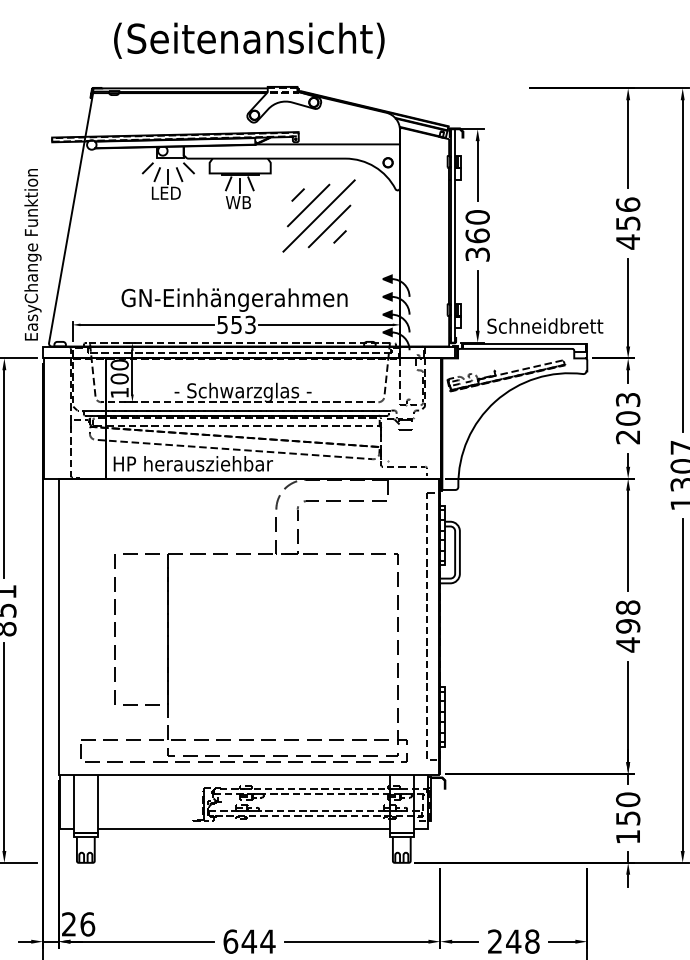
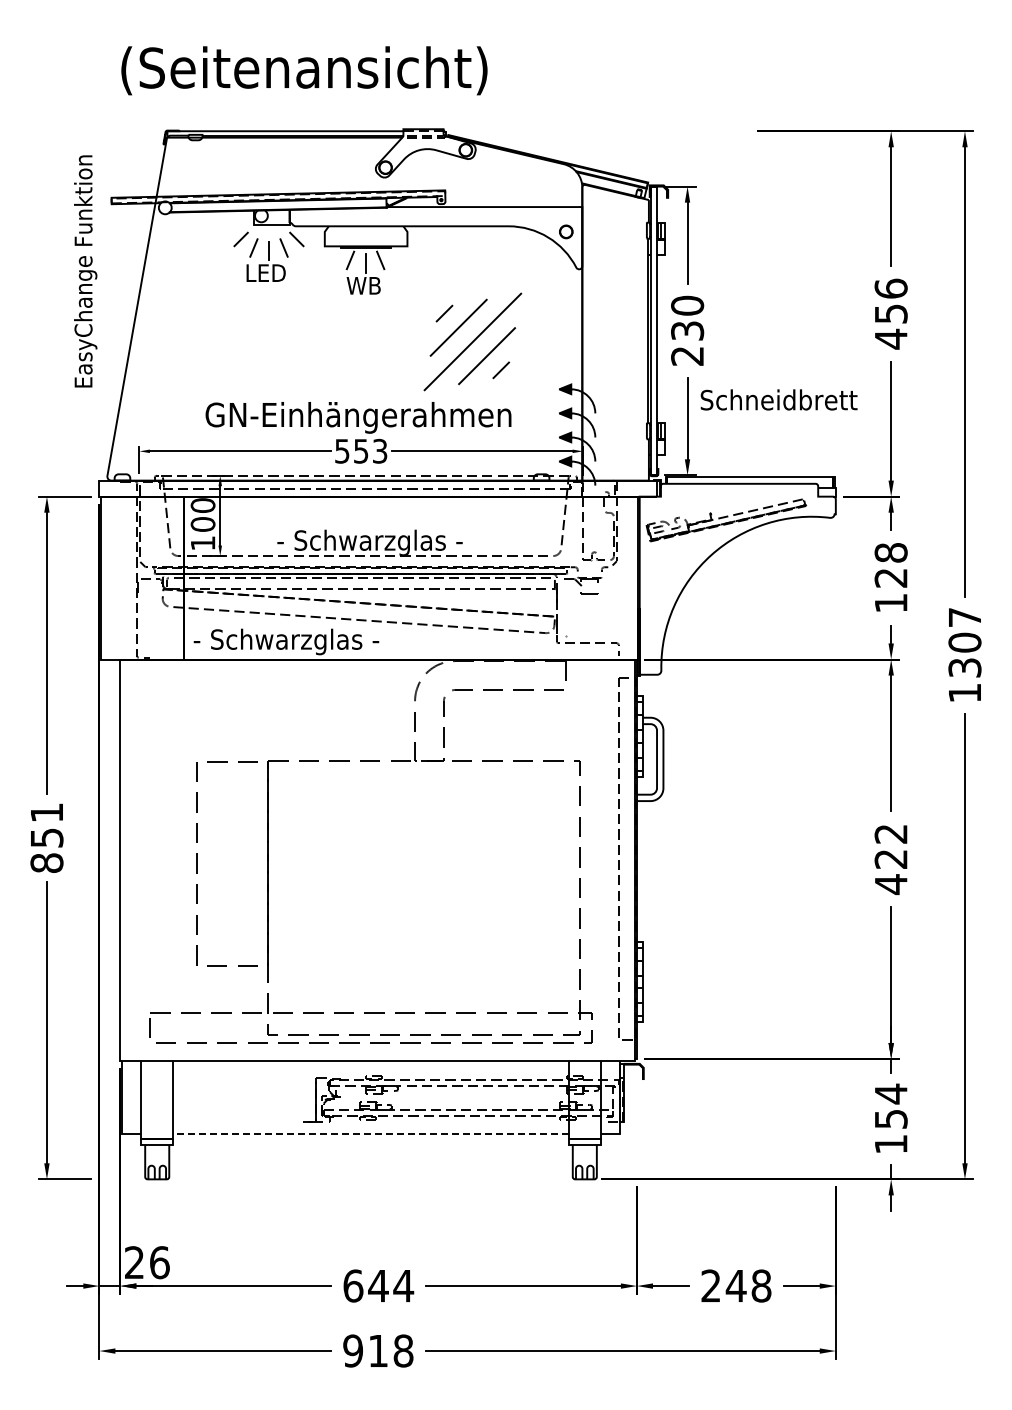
text: (249, 40) -> (304, 70), moved
part: (318, 215) -> (472, 341), moved
text: (477, 244) -> (687, 342), 360 -> 230
text: (32, 254) -> (85, 271), moved
text: (544, 325) -> (778, 399), moved
text: (627, 418) -> (890, 577), 203 -> 128
text: (192, 465) -> (301, 641), HP herausziehbar -> - Schwarzglas -
text: (627, 616) -> (890, 846), 498 -> 422
text: (627, 799) -> (890, 1093), 150 -> 154
line: (244, 828) -> (371, 1133), solid -> dashed

